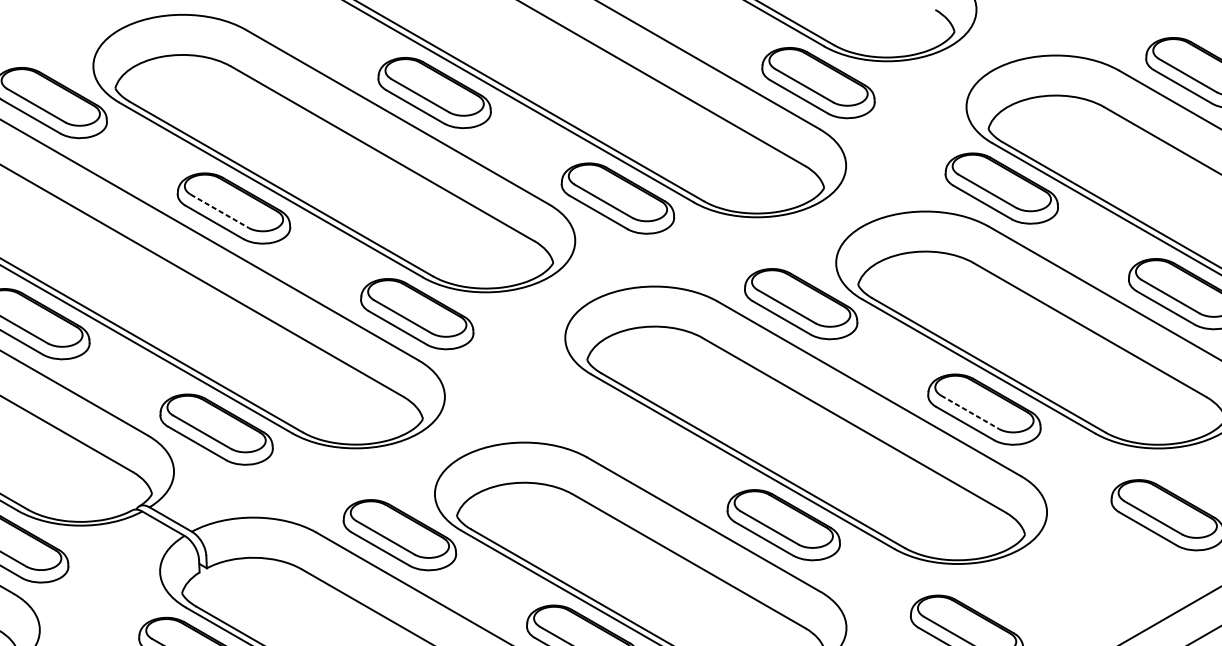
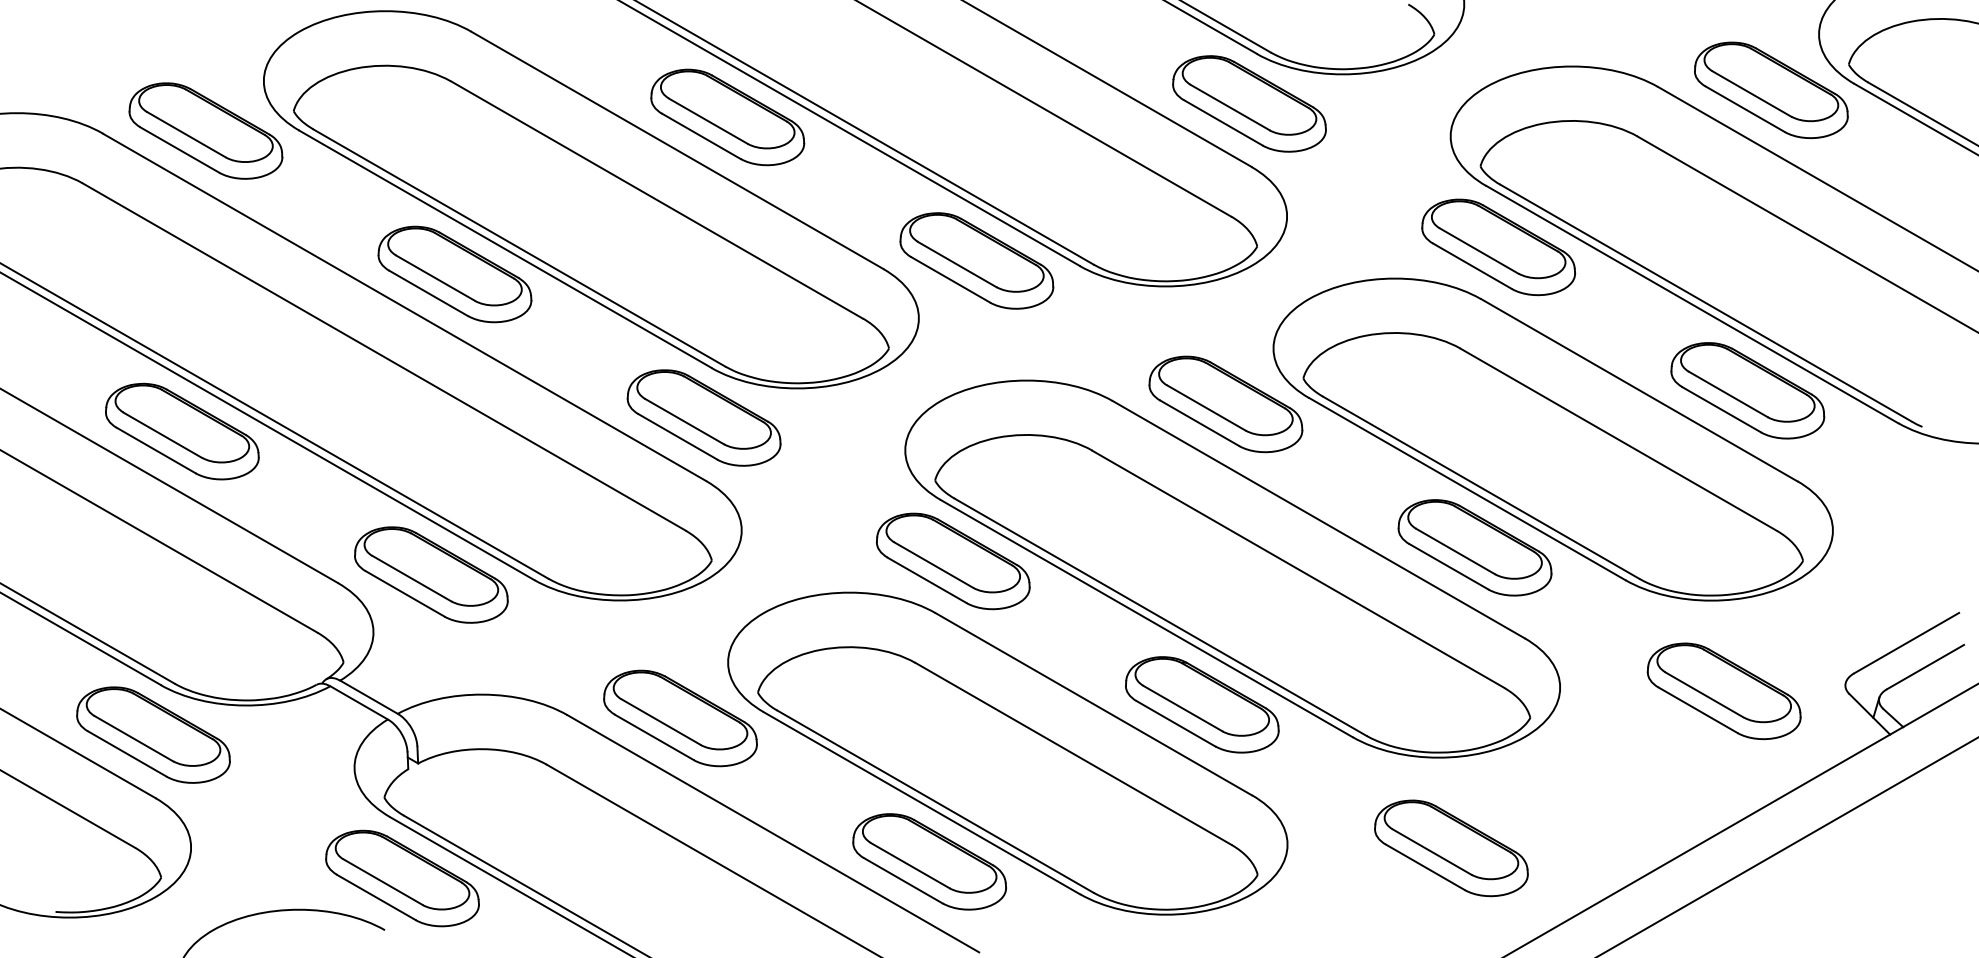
line: (220, 211) -> (436, 278), dashed -> solid
line: (970, 412) -> (1455, 551), dashed -> solid
part: (600, 419) -> (952, 561), added

